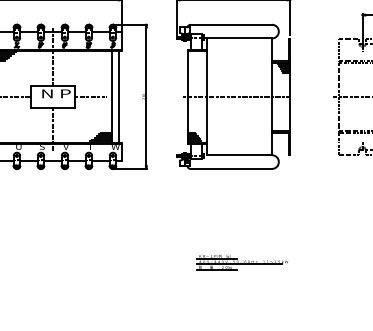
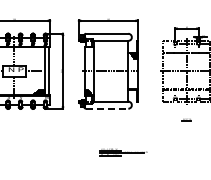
line: (231, 168) -> (107, 108), solid -> dashed
part: (241, 262) -> (123, 152), moved

